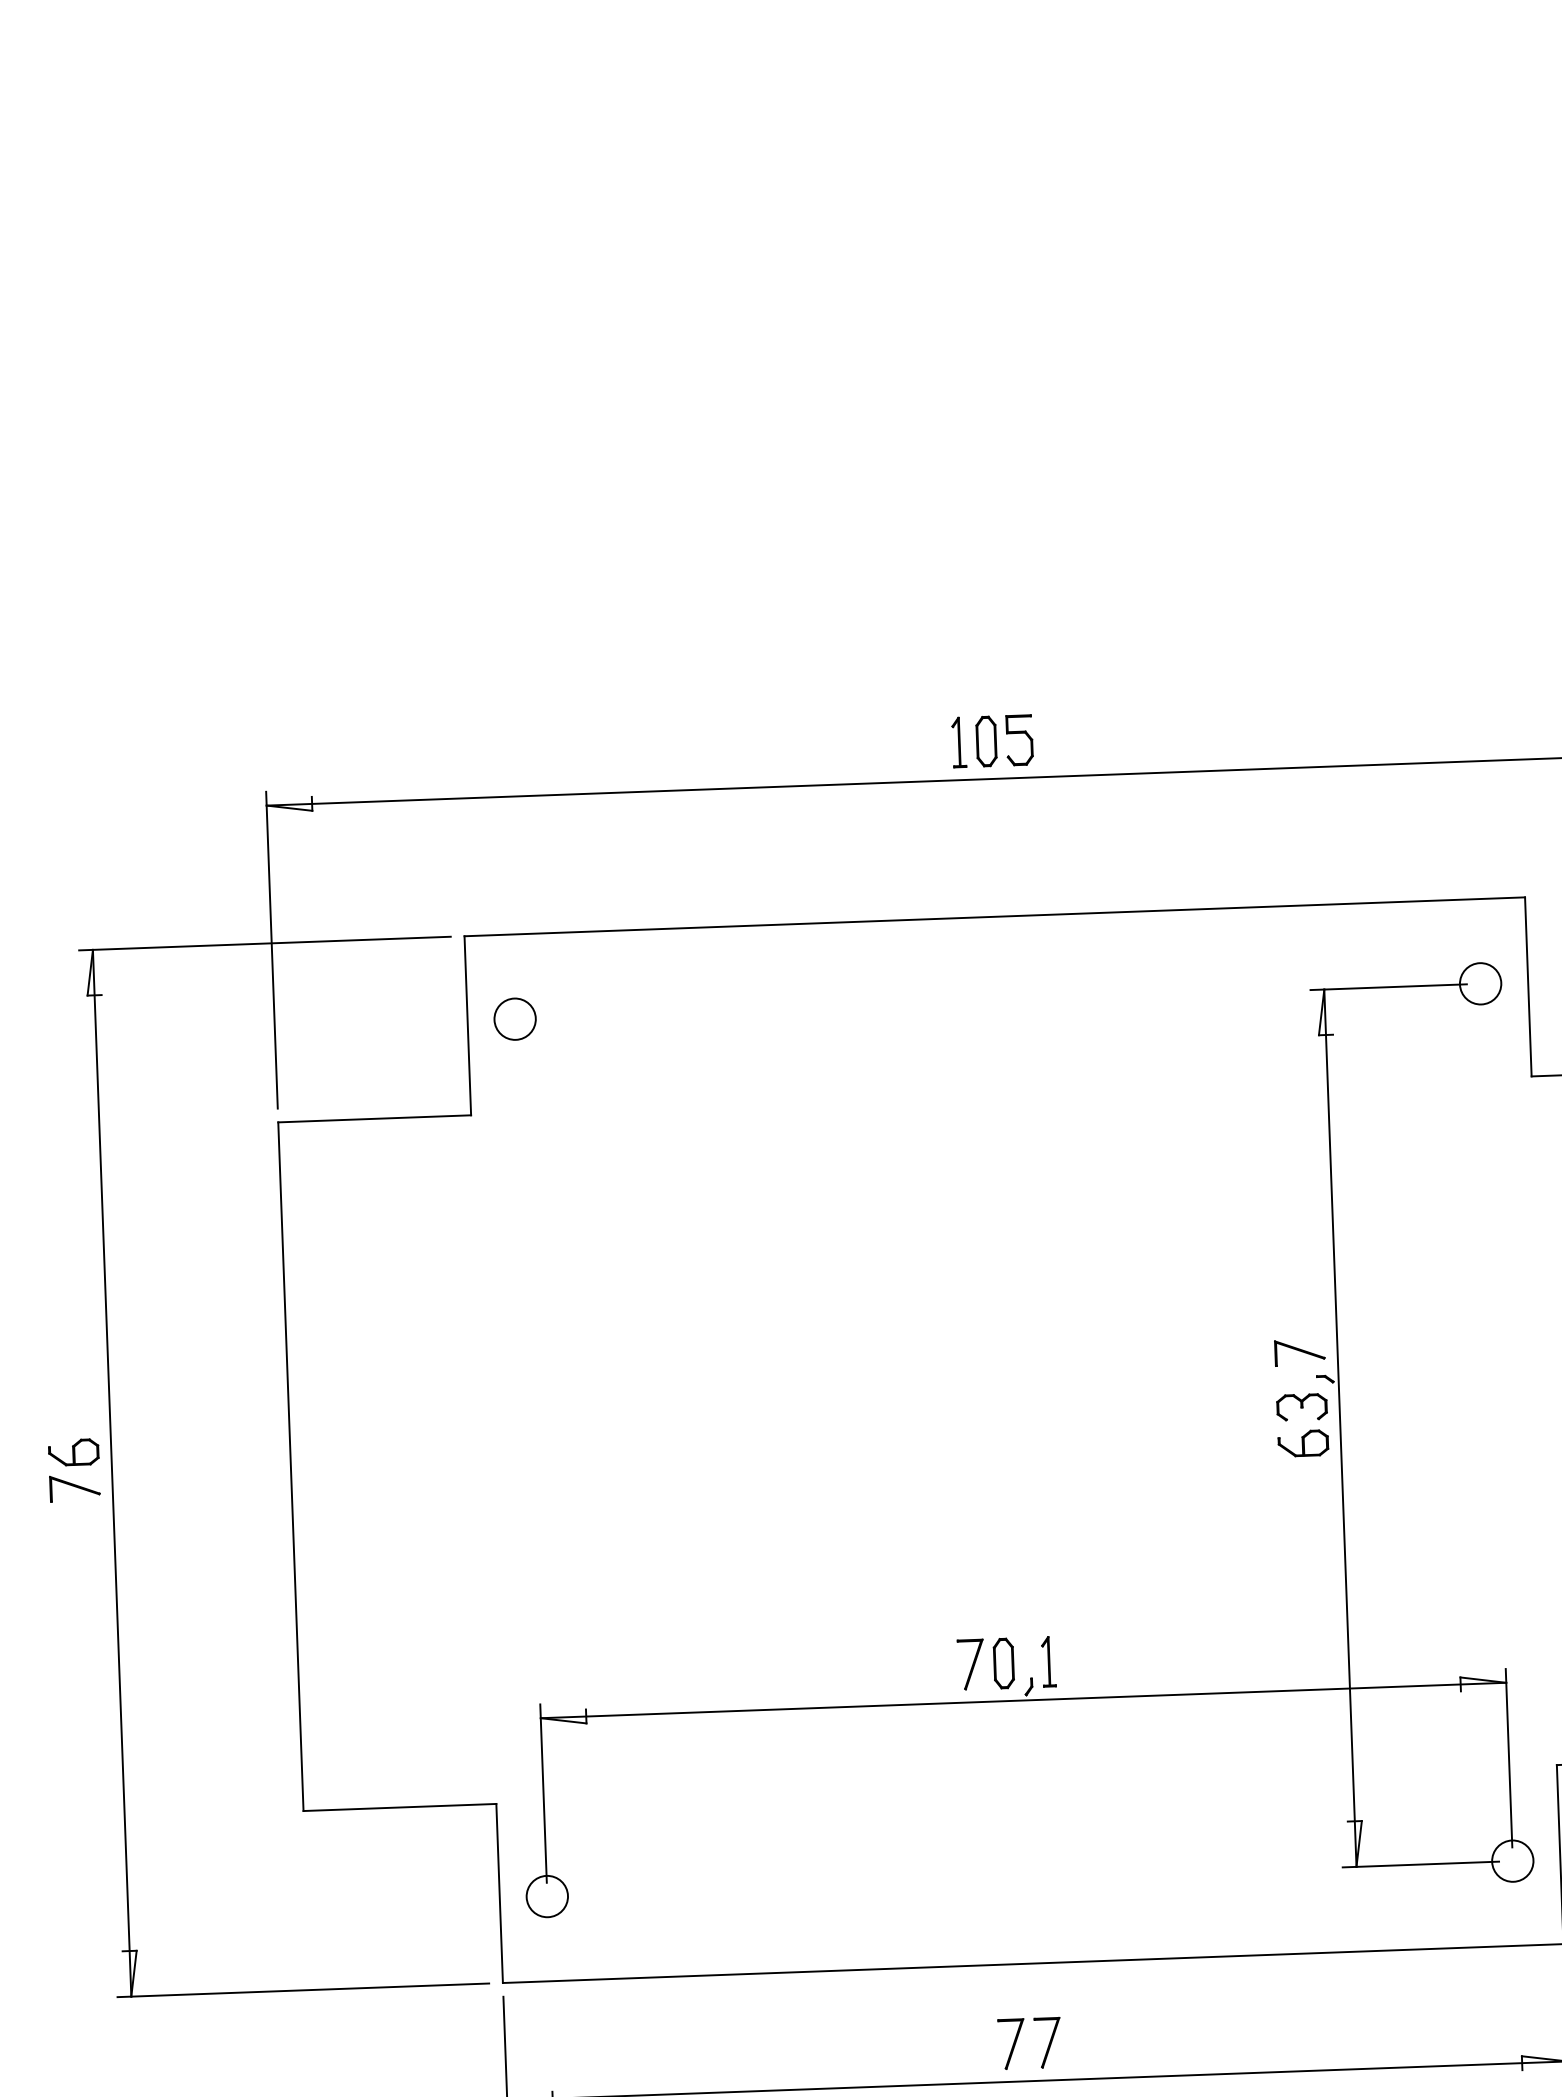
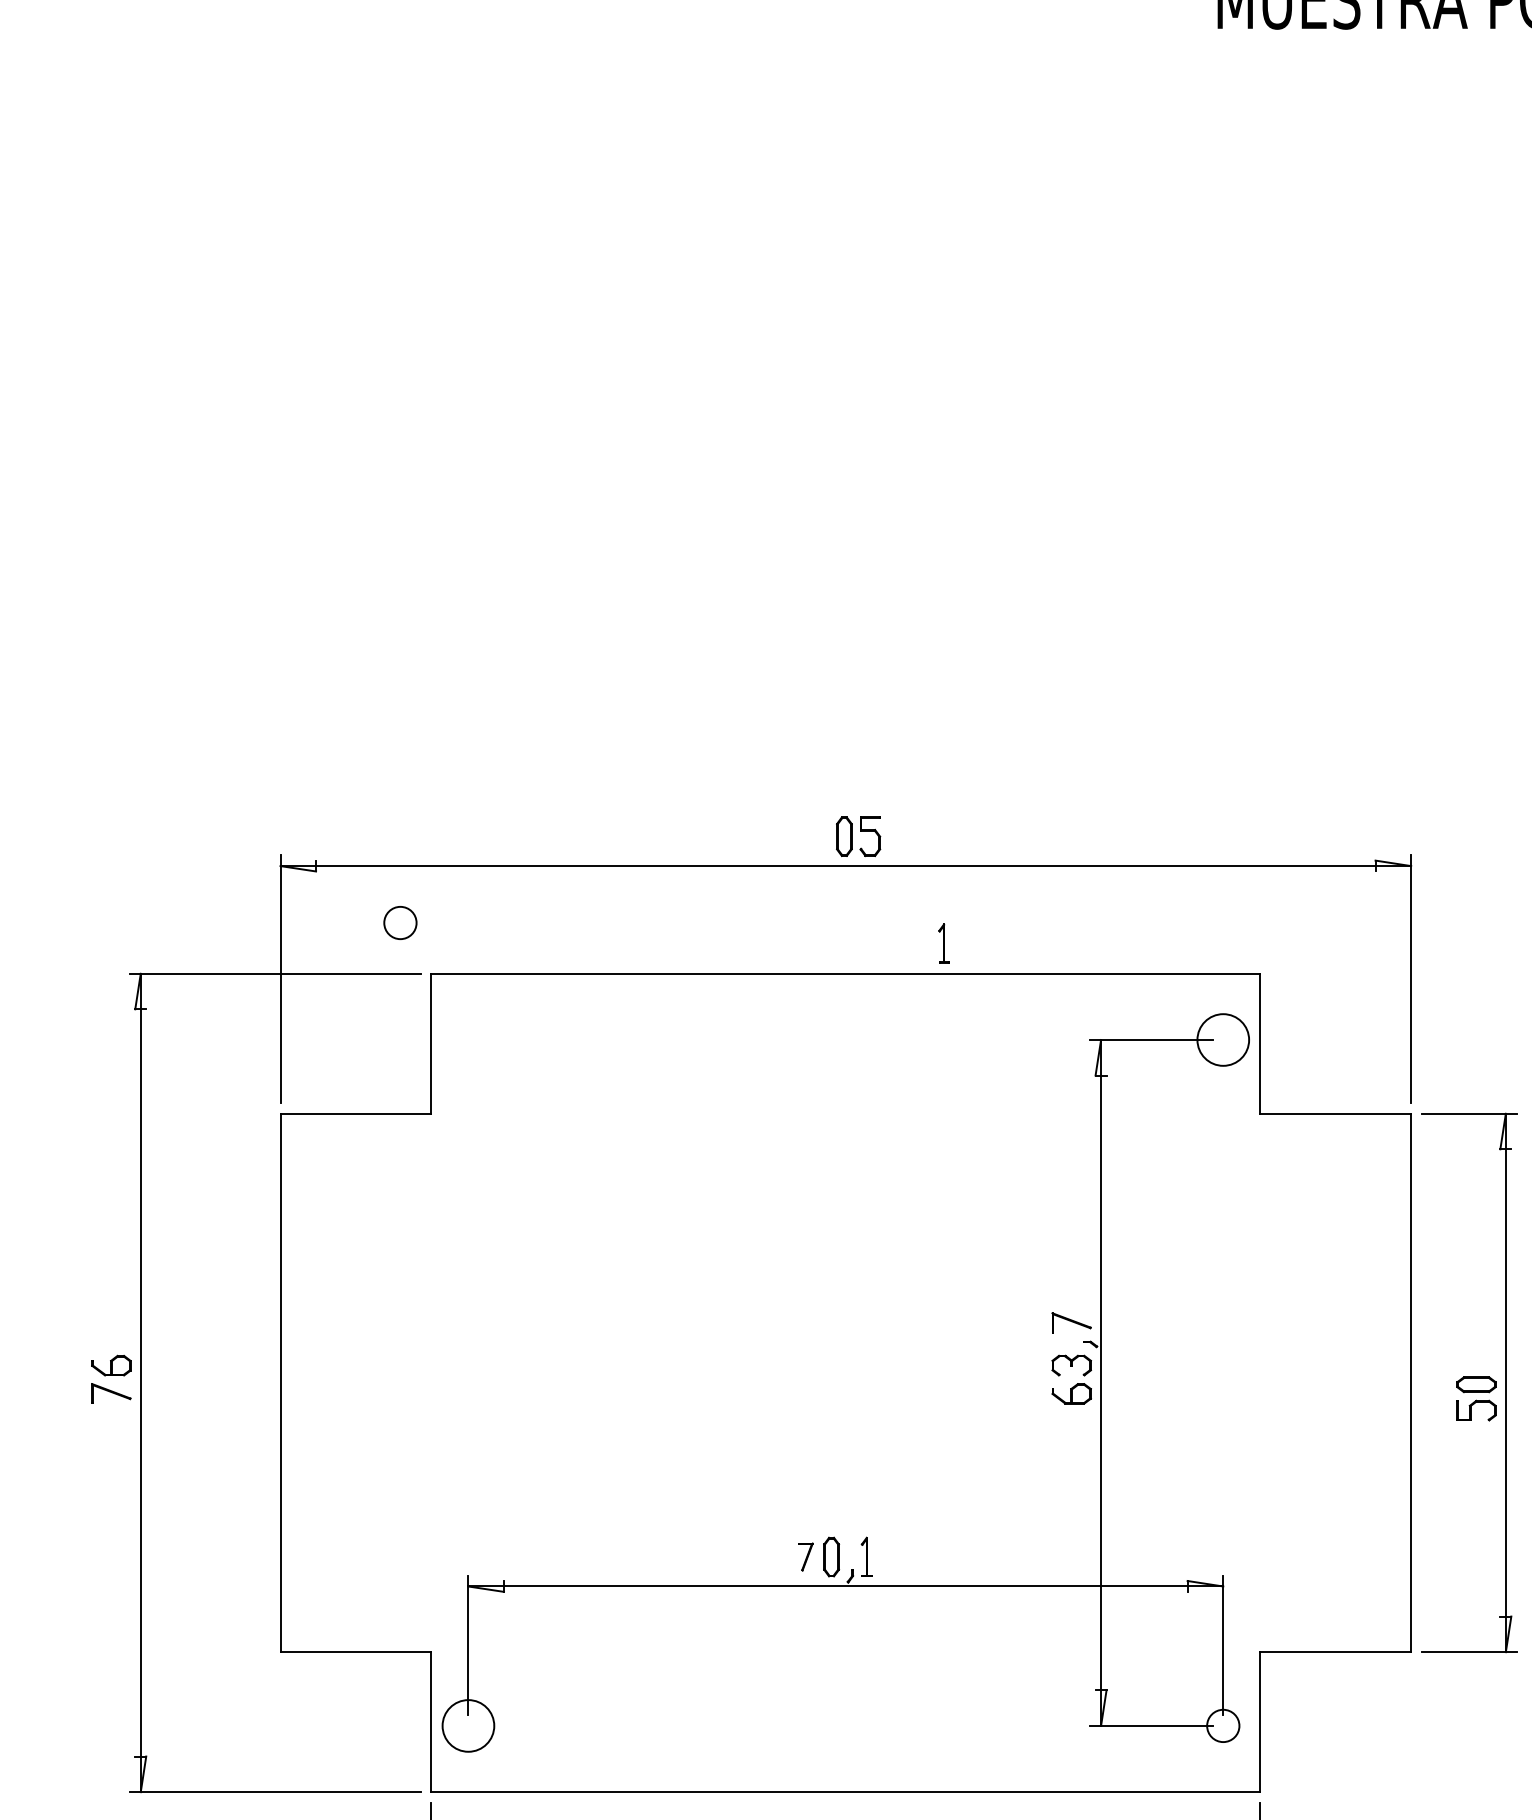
part: (958, 742) -> (943, 943), moved
circle: (1480, 983) -> (1223, 1039), size x1.6
circle: (515, 1018) -> (400, 922), moved
part: (970, 1664) -> (805, 1556), size x0.7
circle: (547, 1895) -> (468, 1725), size x1.6

